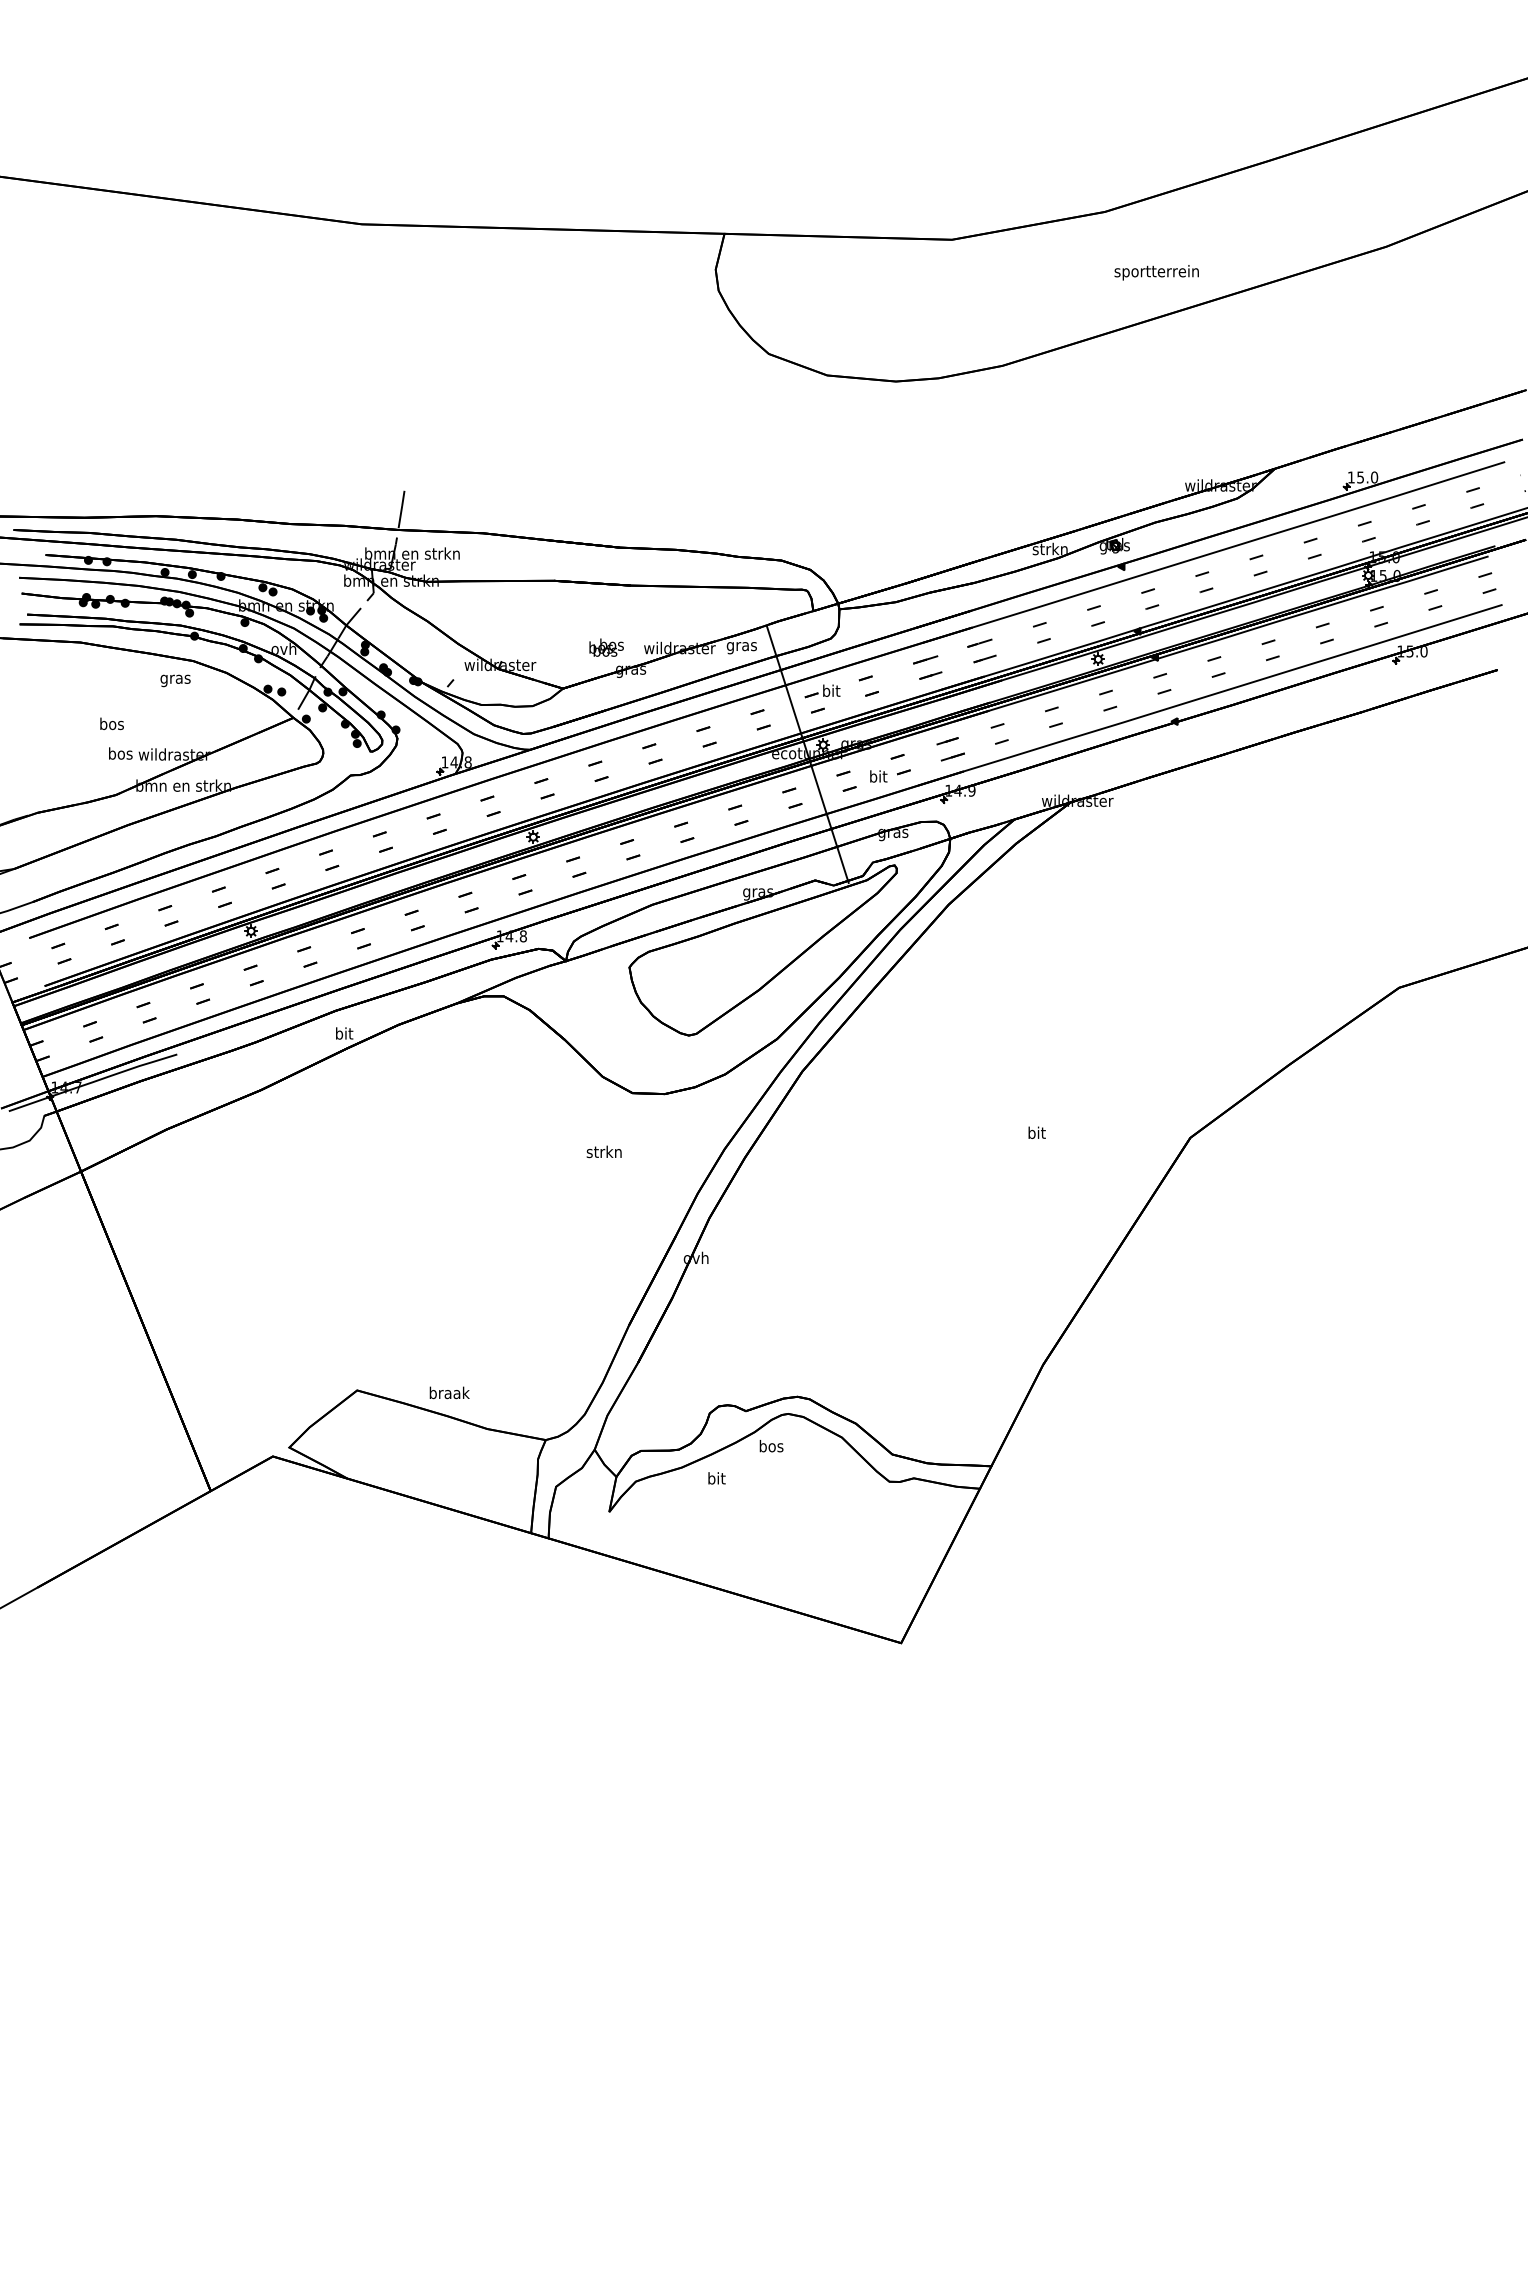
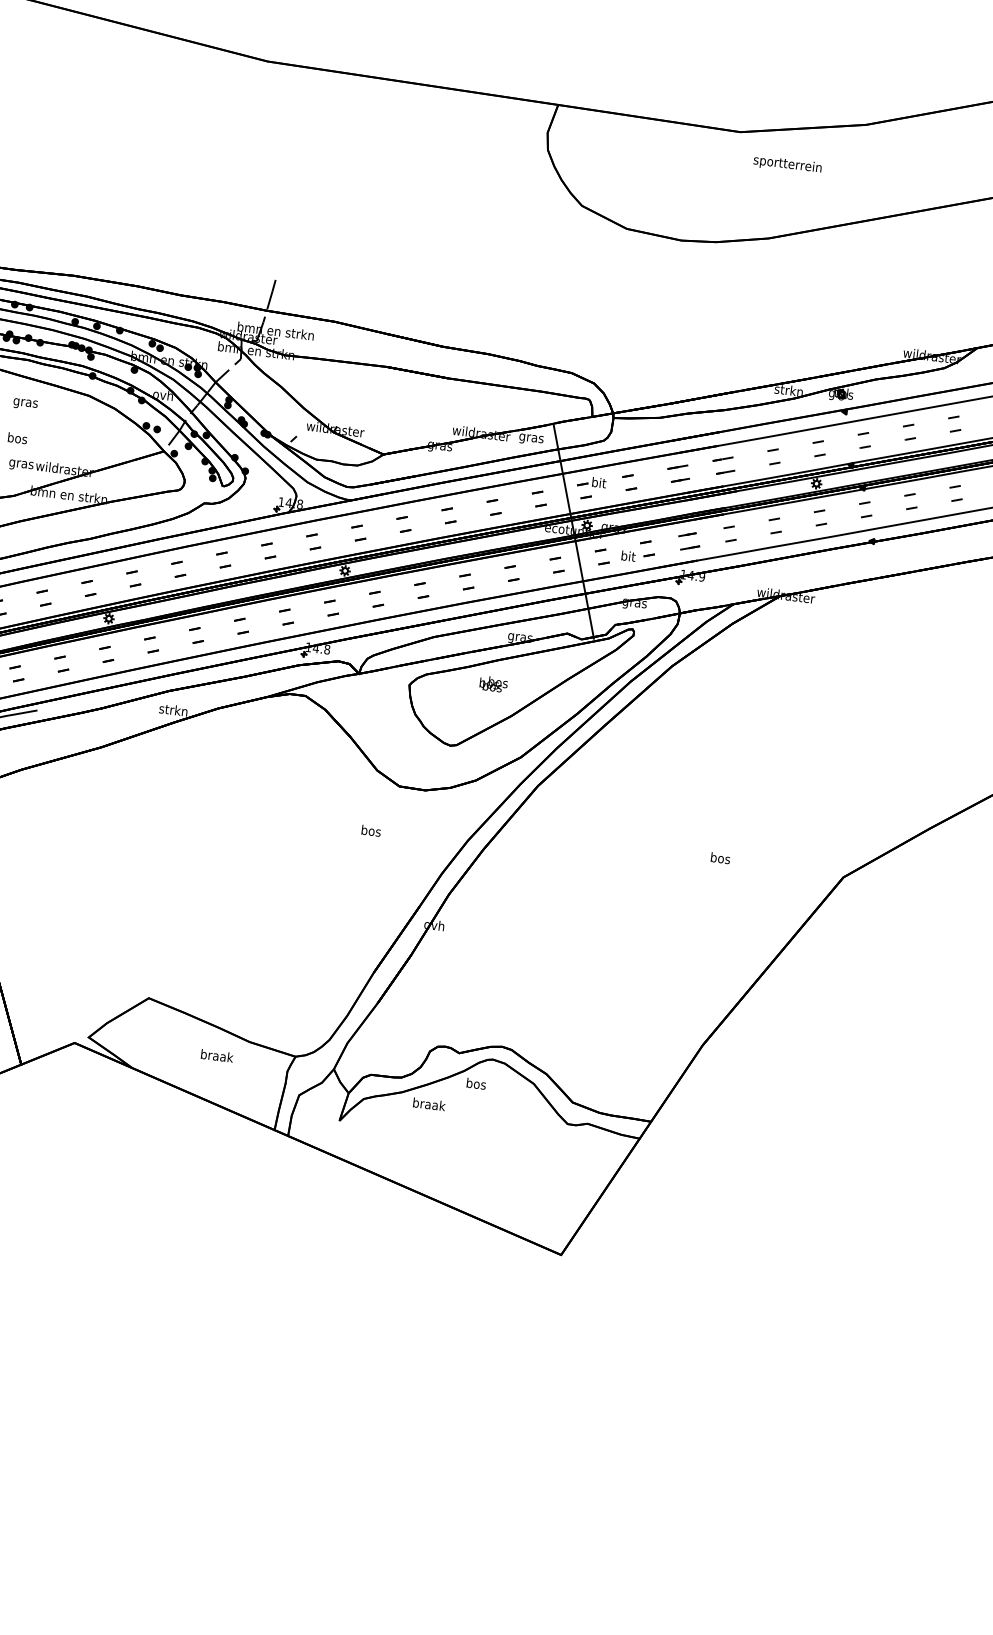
text: (1156, 272) -> (787, 164), moved
text: (606, 647) -> (493, 684), moved
text: (175, 680) -> (25, 403), moved
text: (120, 754) -> (21, 463), bos -> gras
text: (343, 1033) -> (173, 710), bit -> strkn
text: (1036, 1132) -> (720, 857), bit -> bos
text: (603, 1151) -> (370, 830), strkn -> bos
text: (449, 1392) -> (217, 1055), moved
text: (716, 1478) -> (428, 1104), bit -> braak

